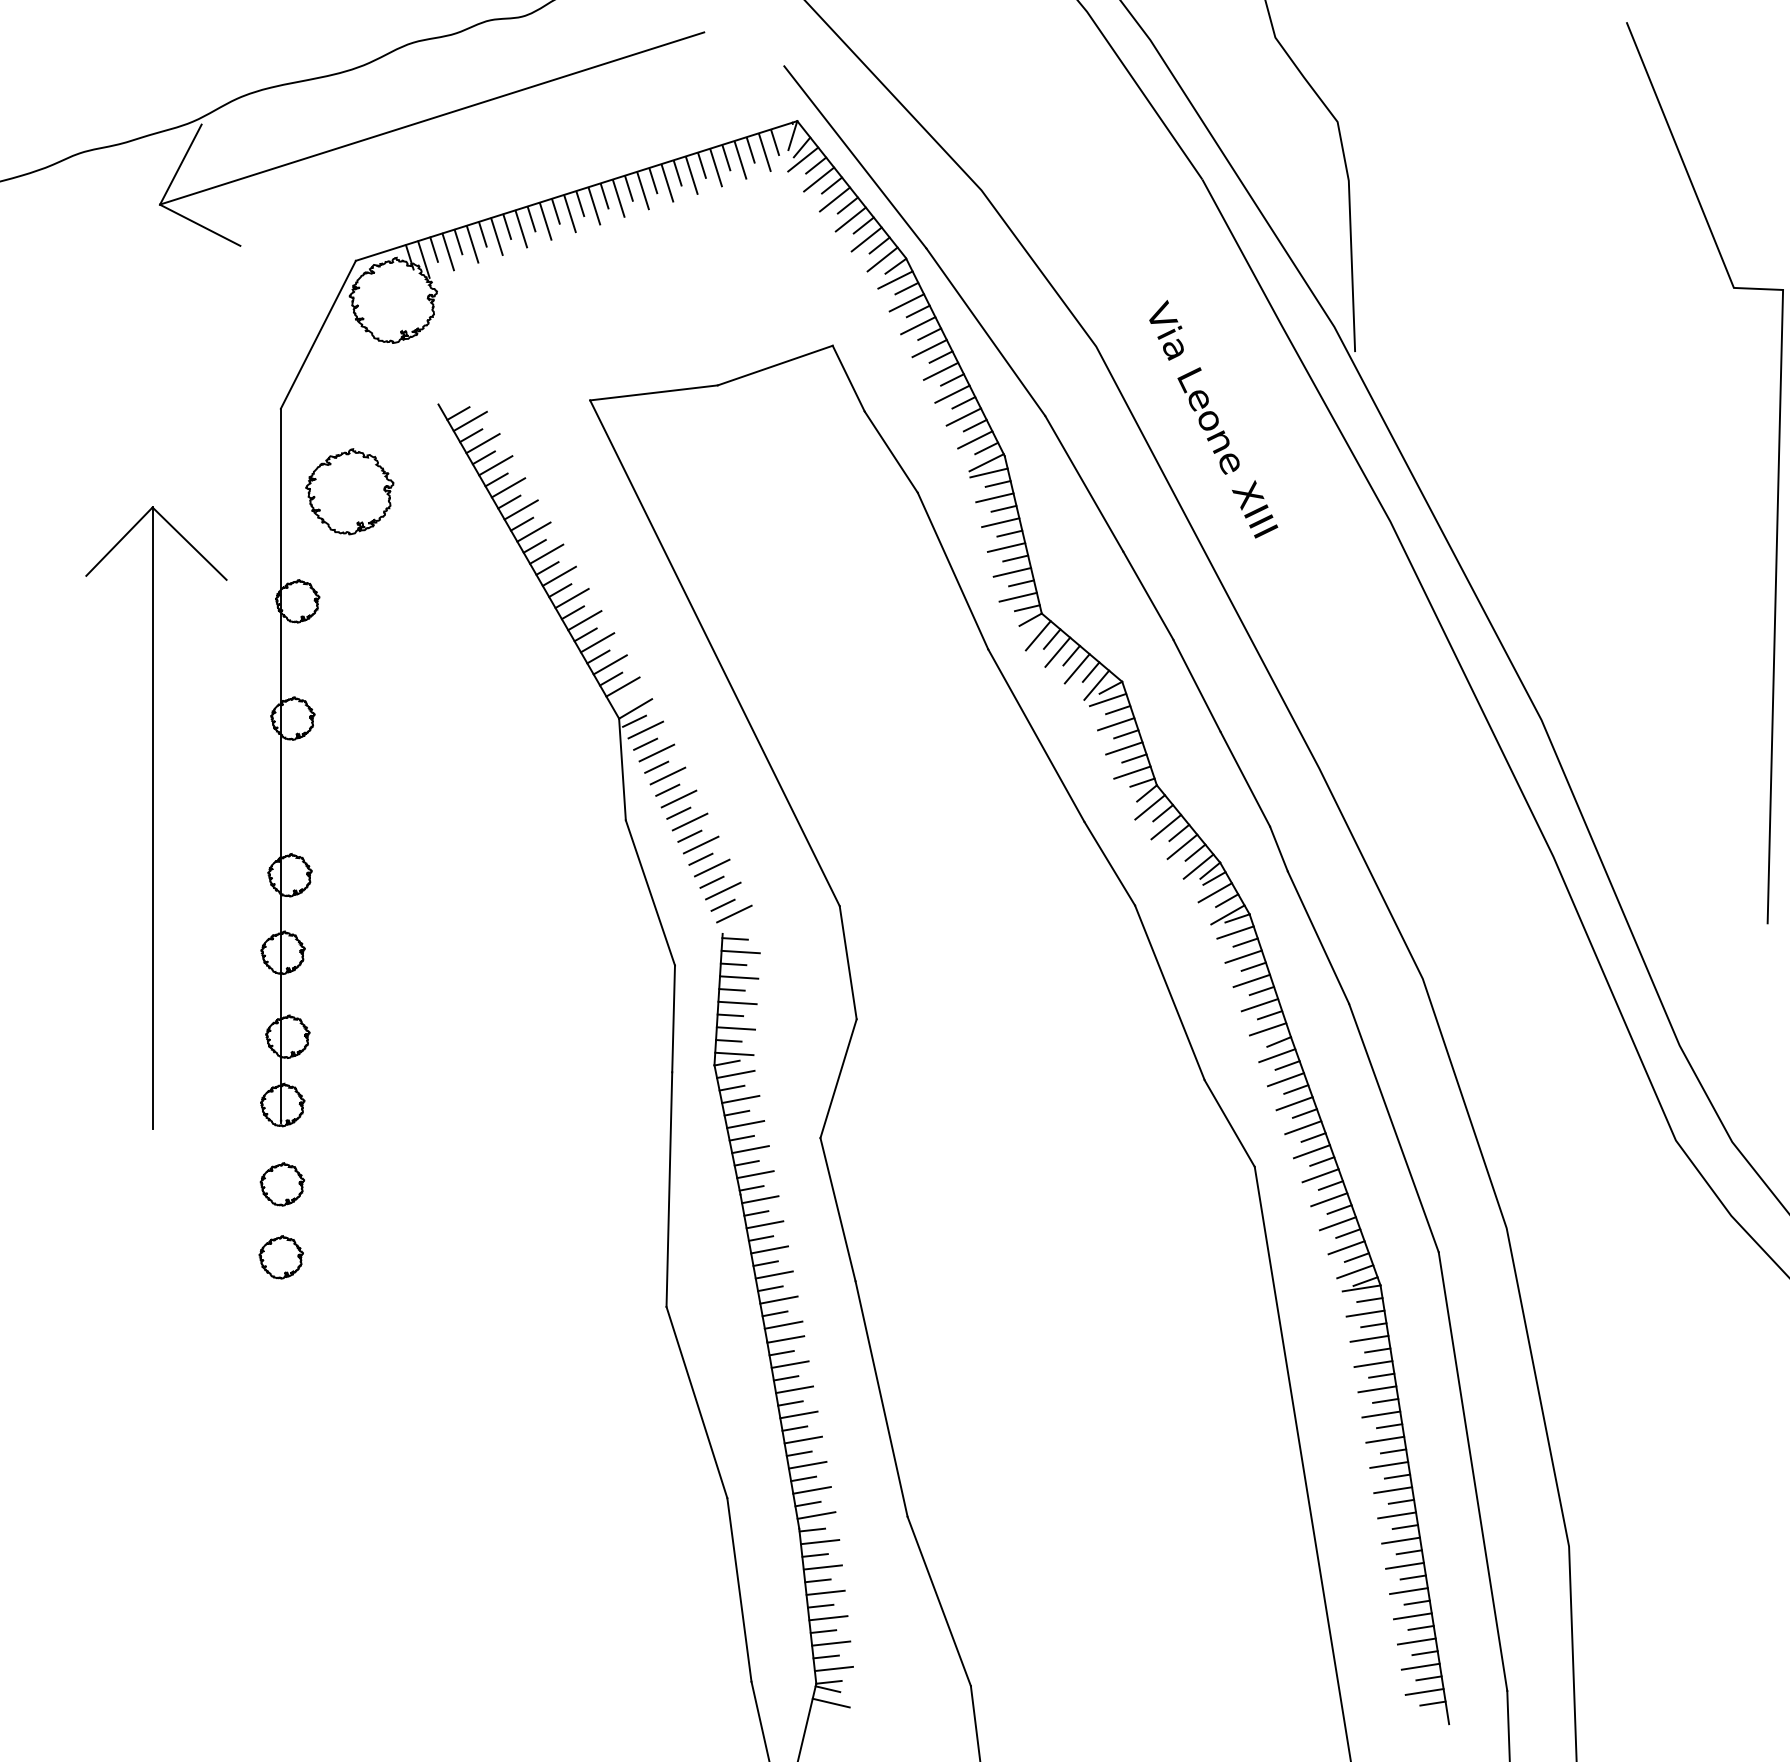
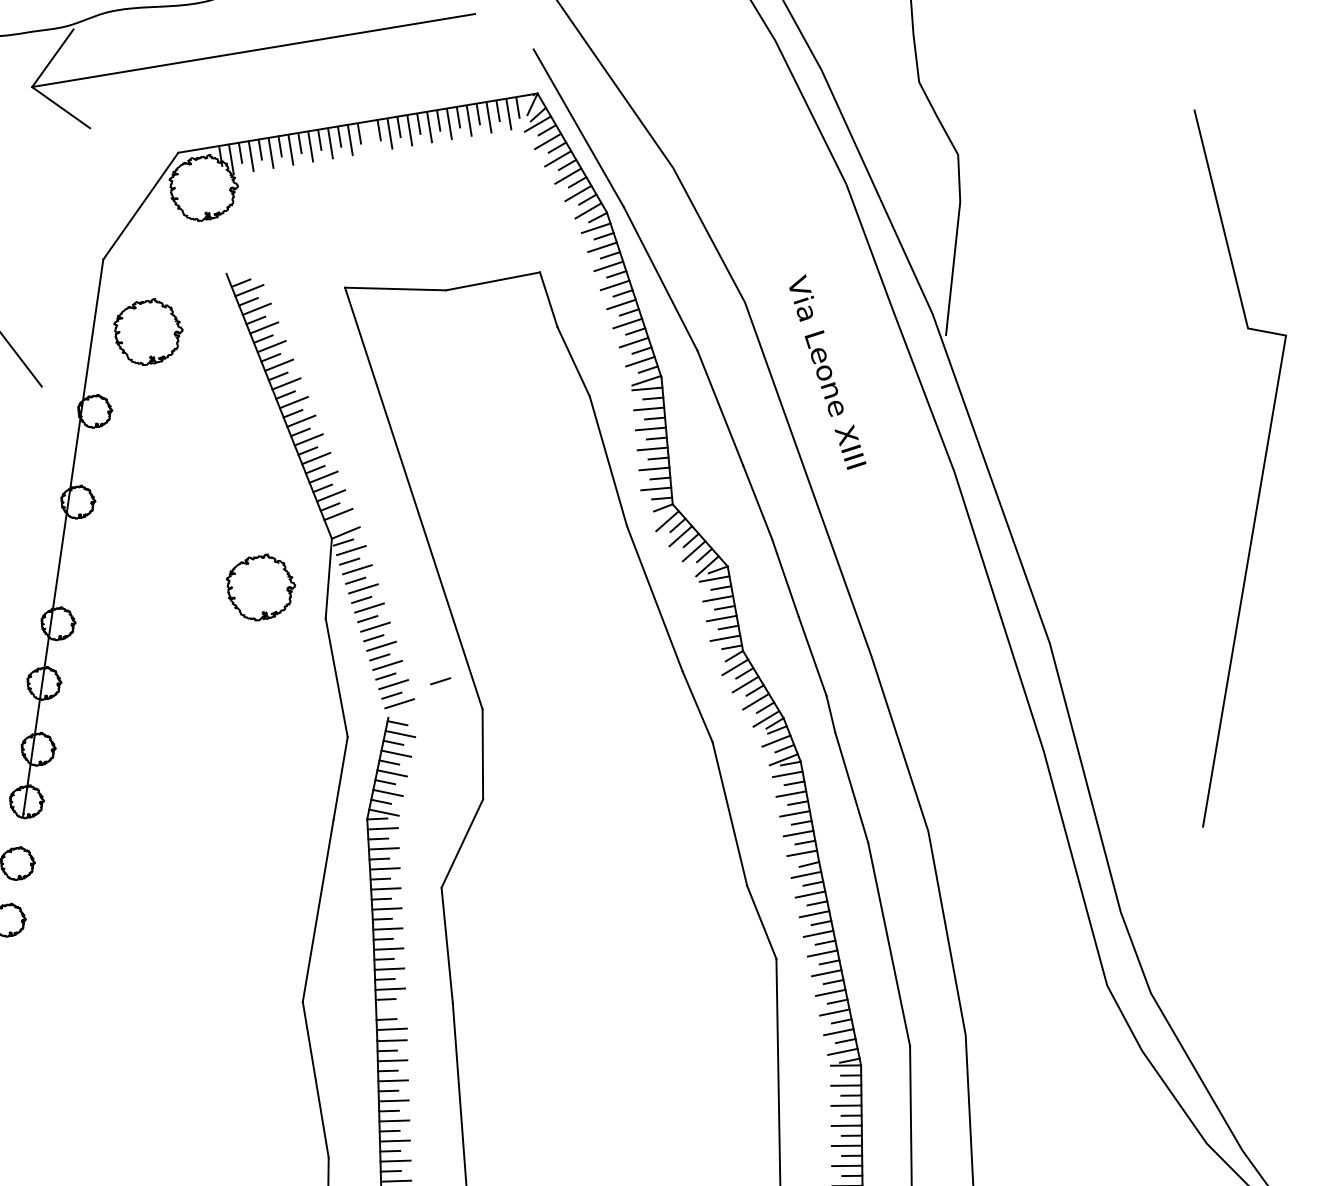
line: (594, 205) -> (370, 136), removed
part: (537, 792) -> (260, 587), added
line: (781, 877) -> (440, 680), added
line: (778, 1299) -> (390, 1008), removed

